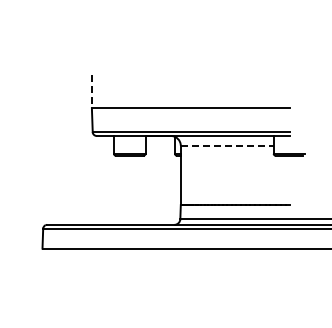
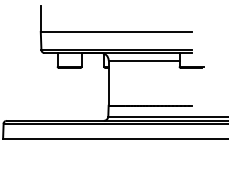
line: (91, 91) -> (40, 19), dashed -> solid
line: (227, 145) -> (144, 60), dashed -> solid

